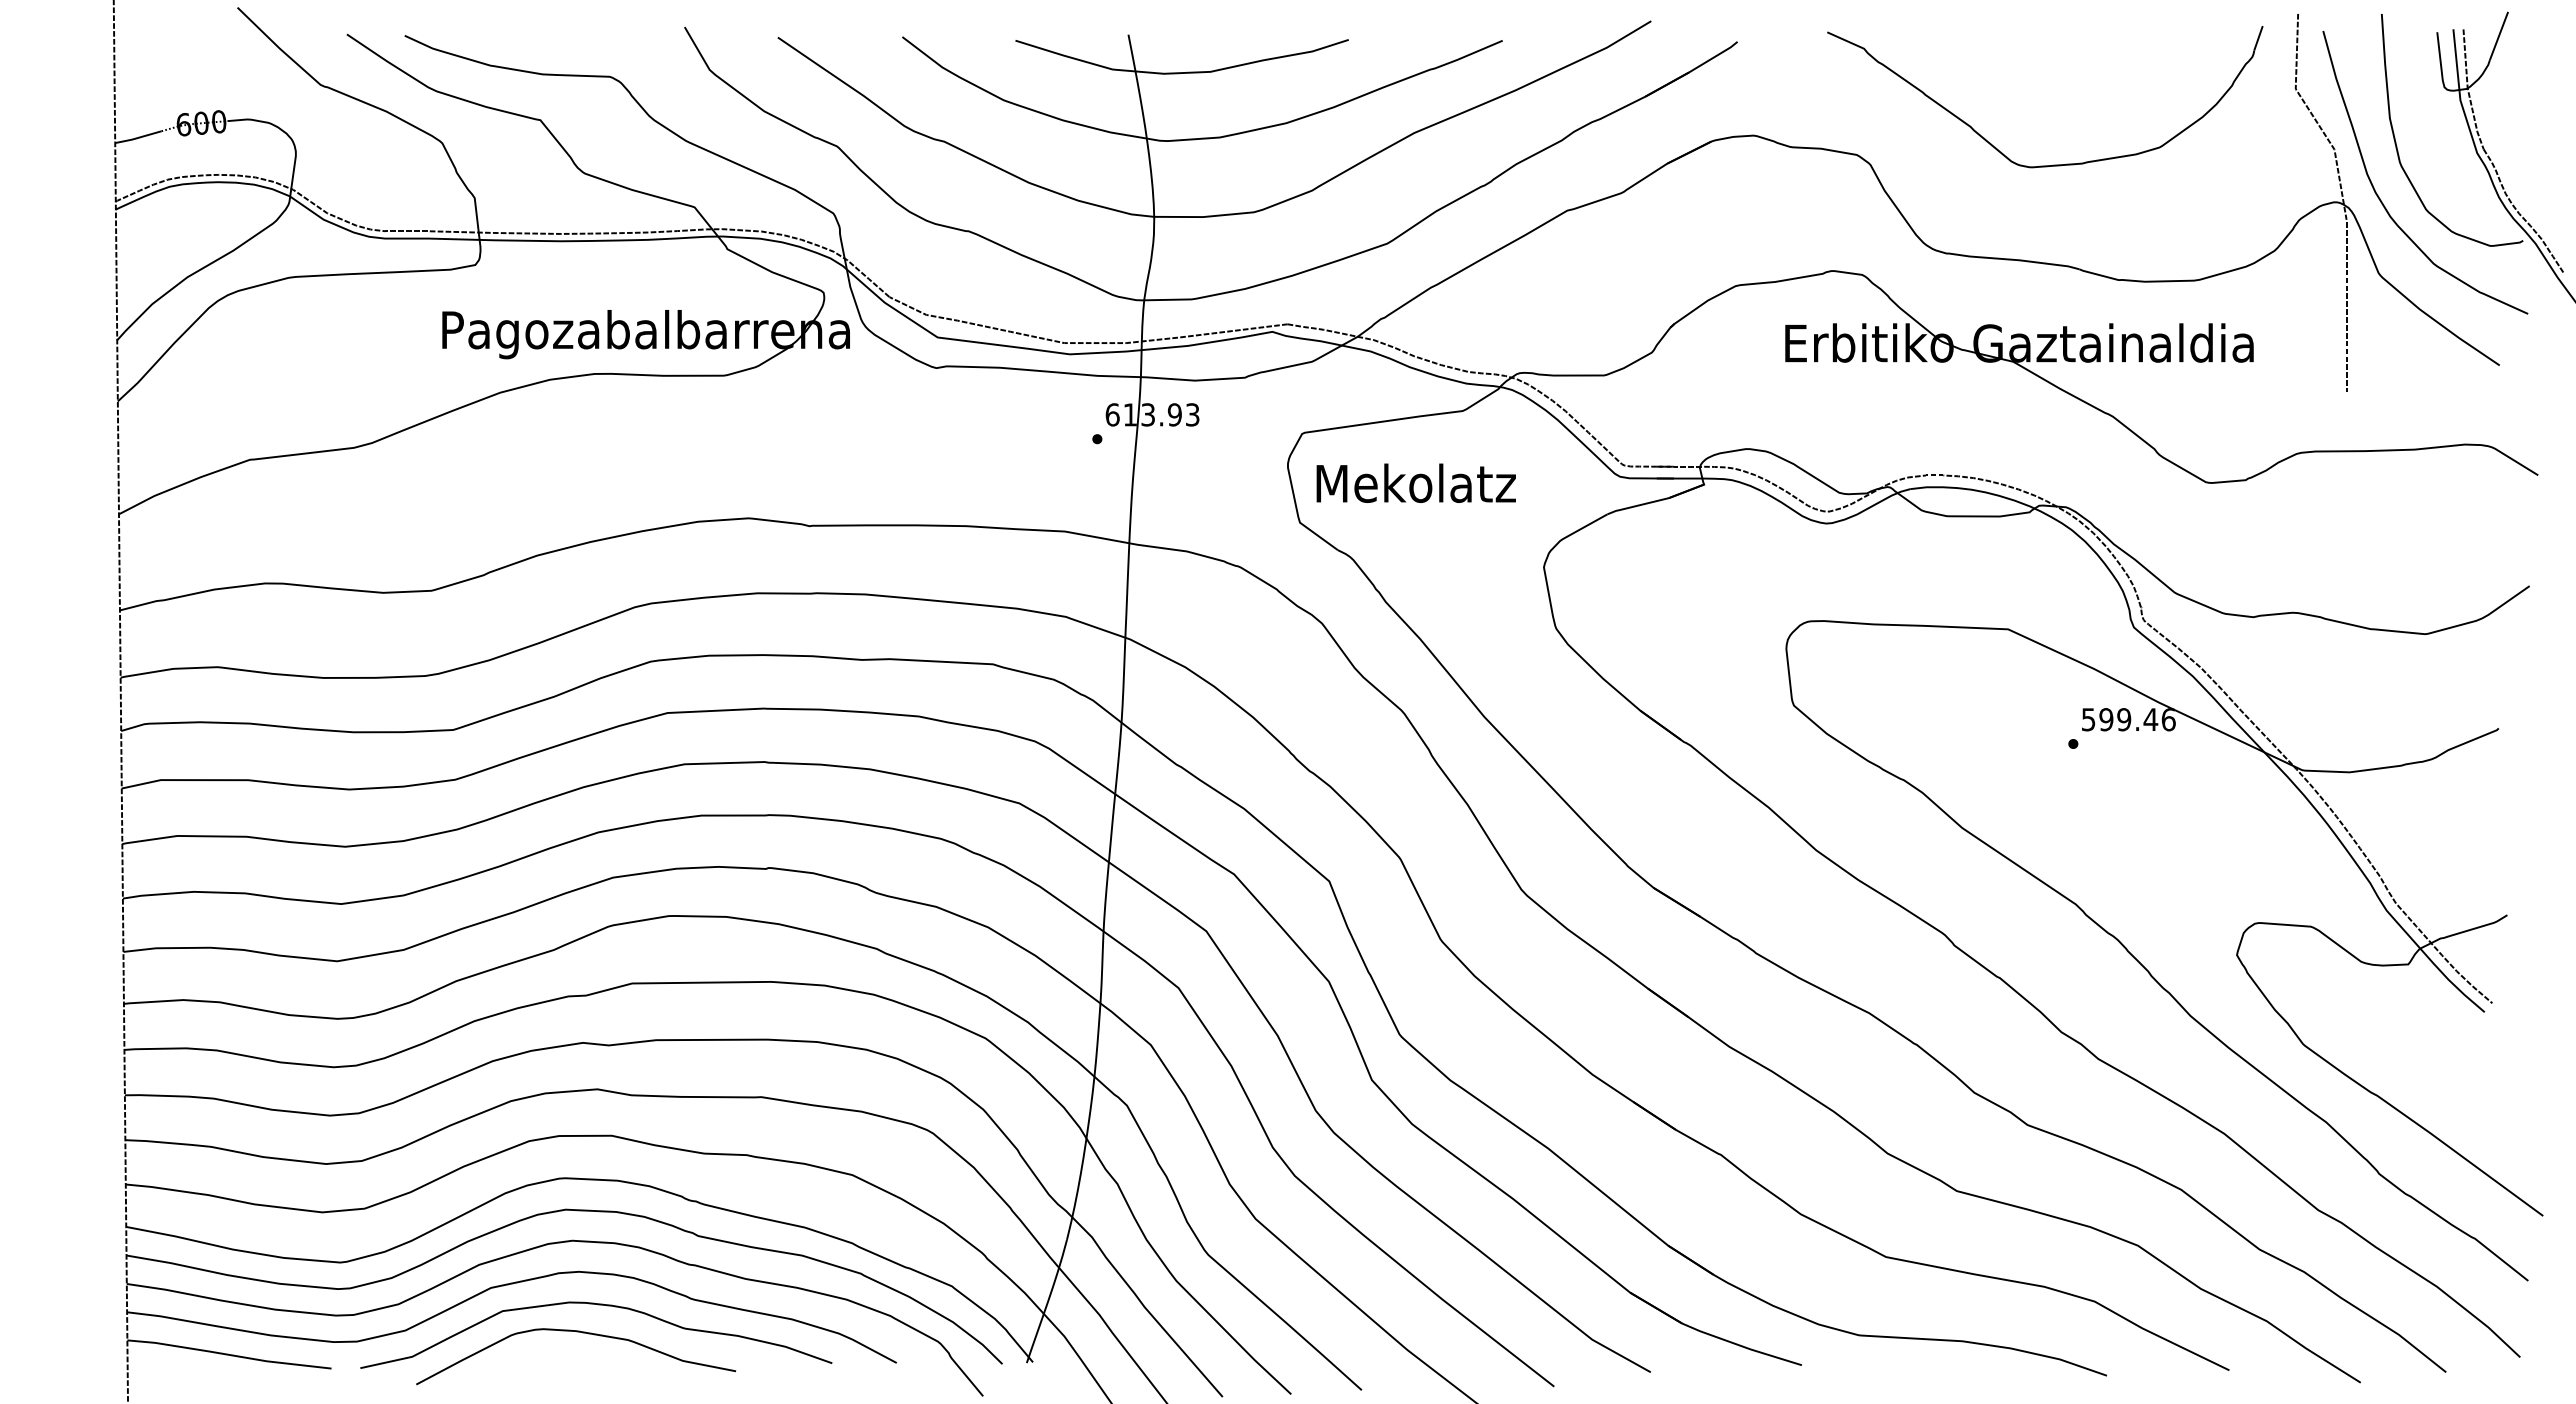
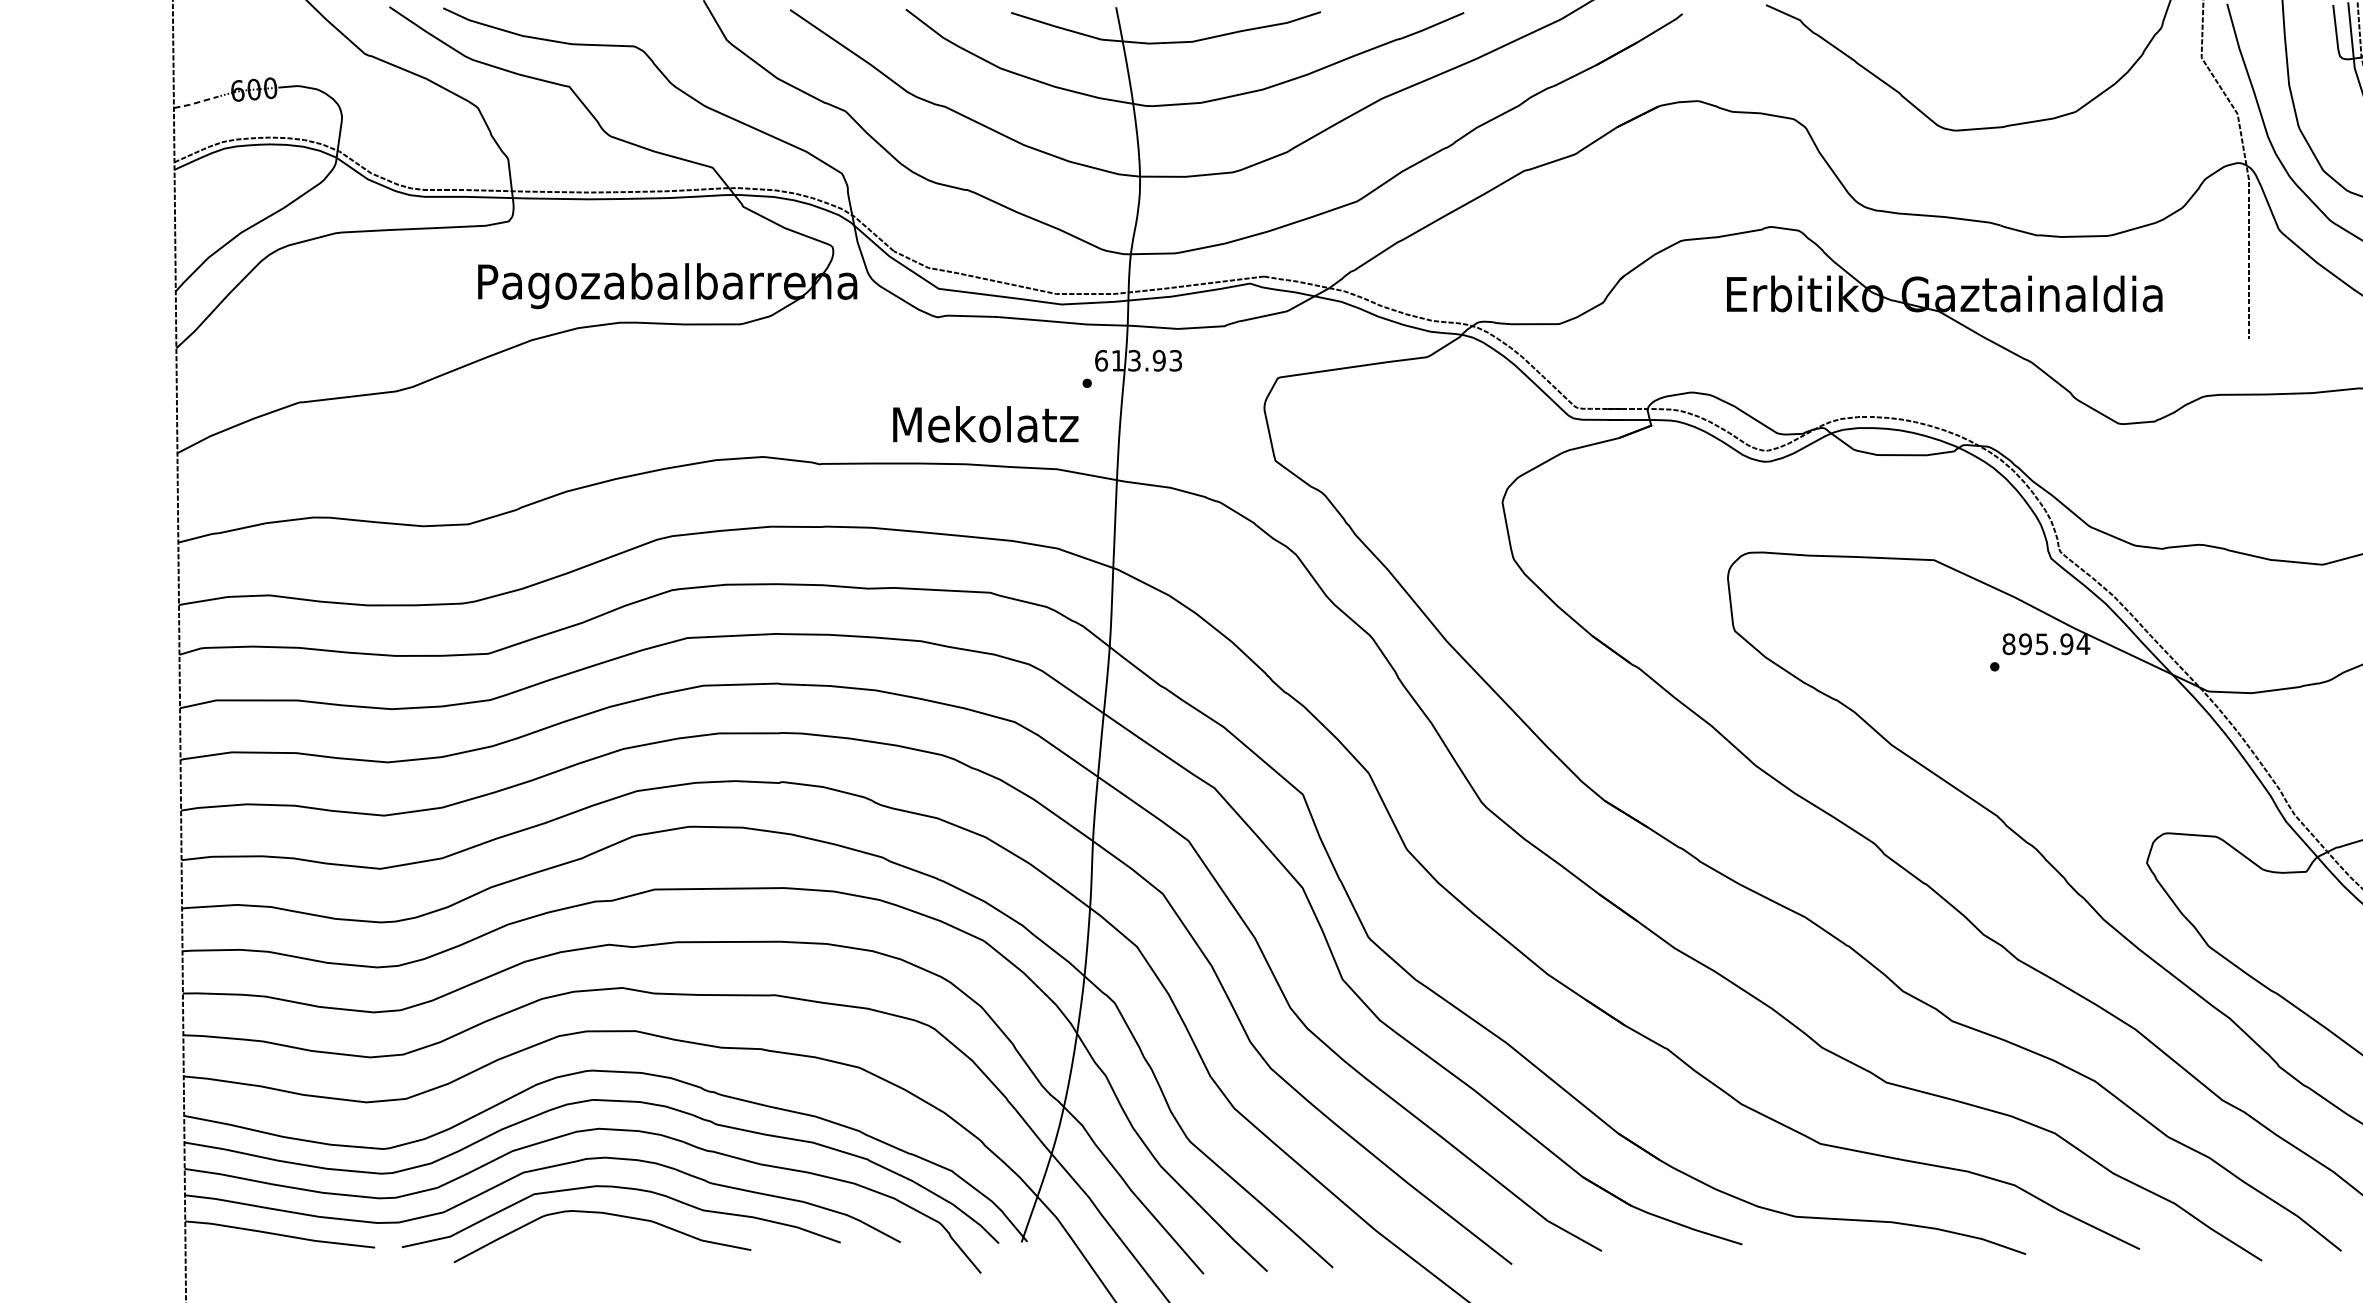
line: (137, 137) -> (194, 102), solid -> dashed
text: (1415, 482) -> (985, 423), moved
text: (2128, 719) -> (2046, 644), 599.46 -> 895.94

